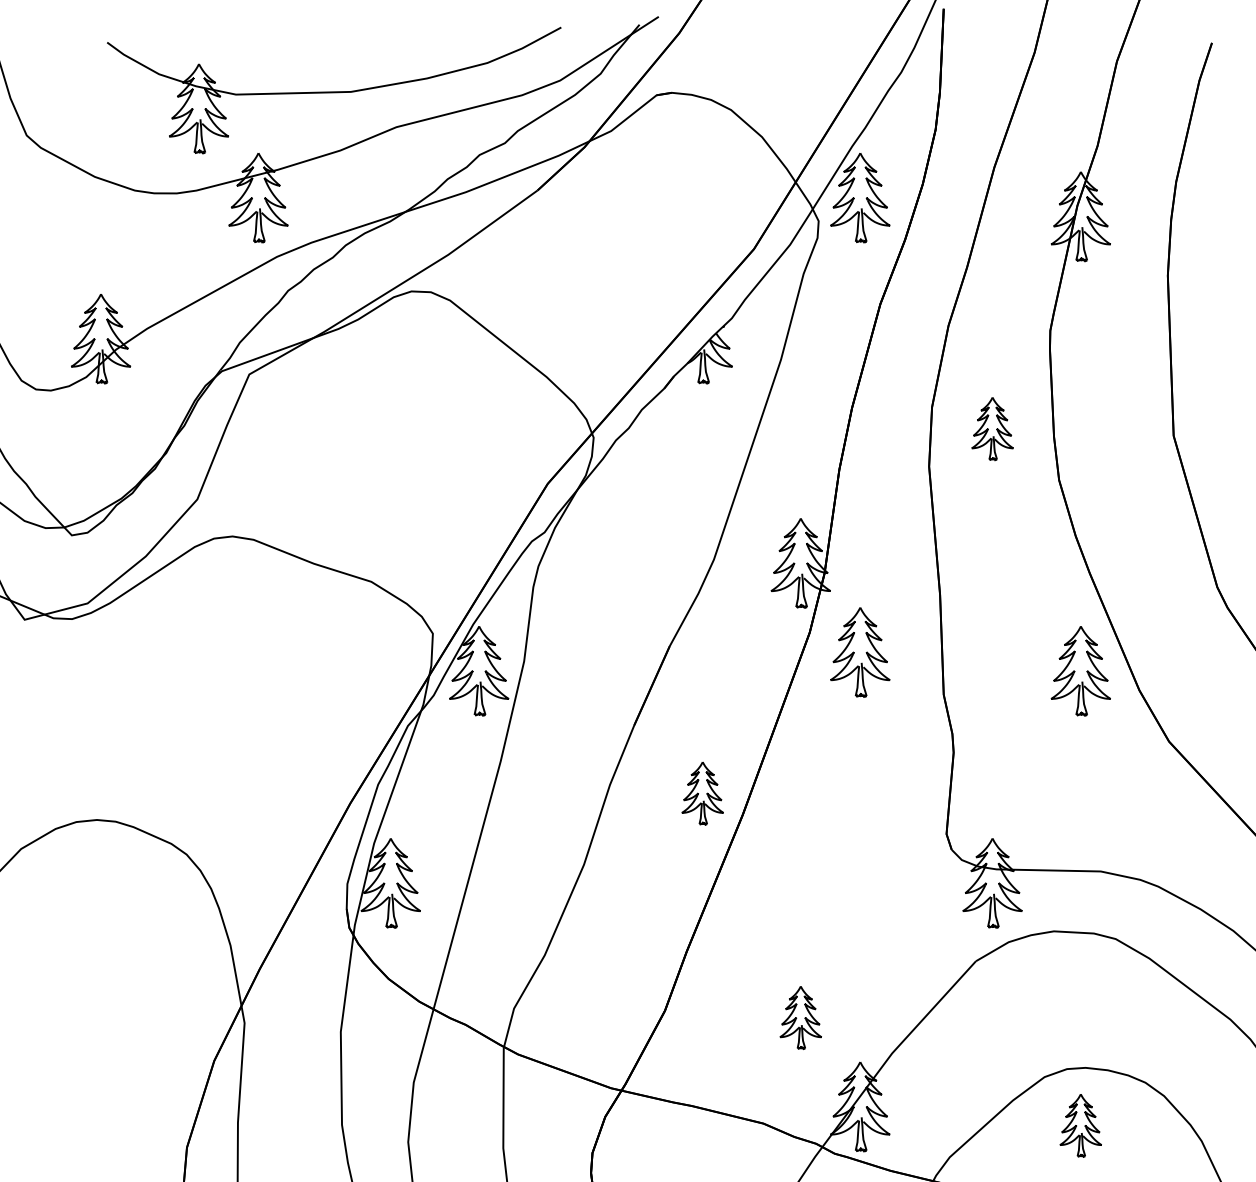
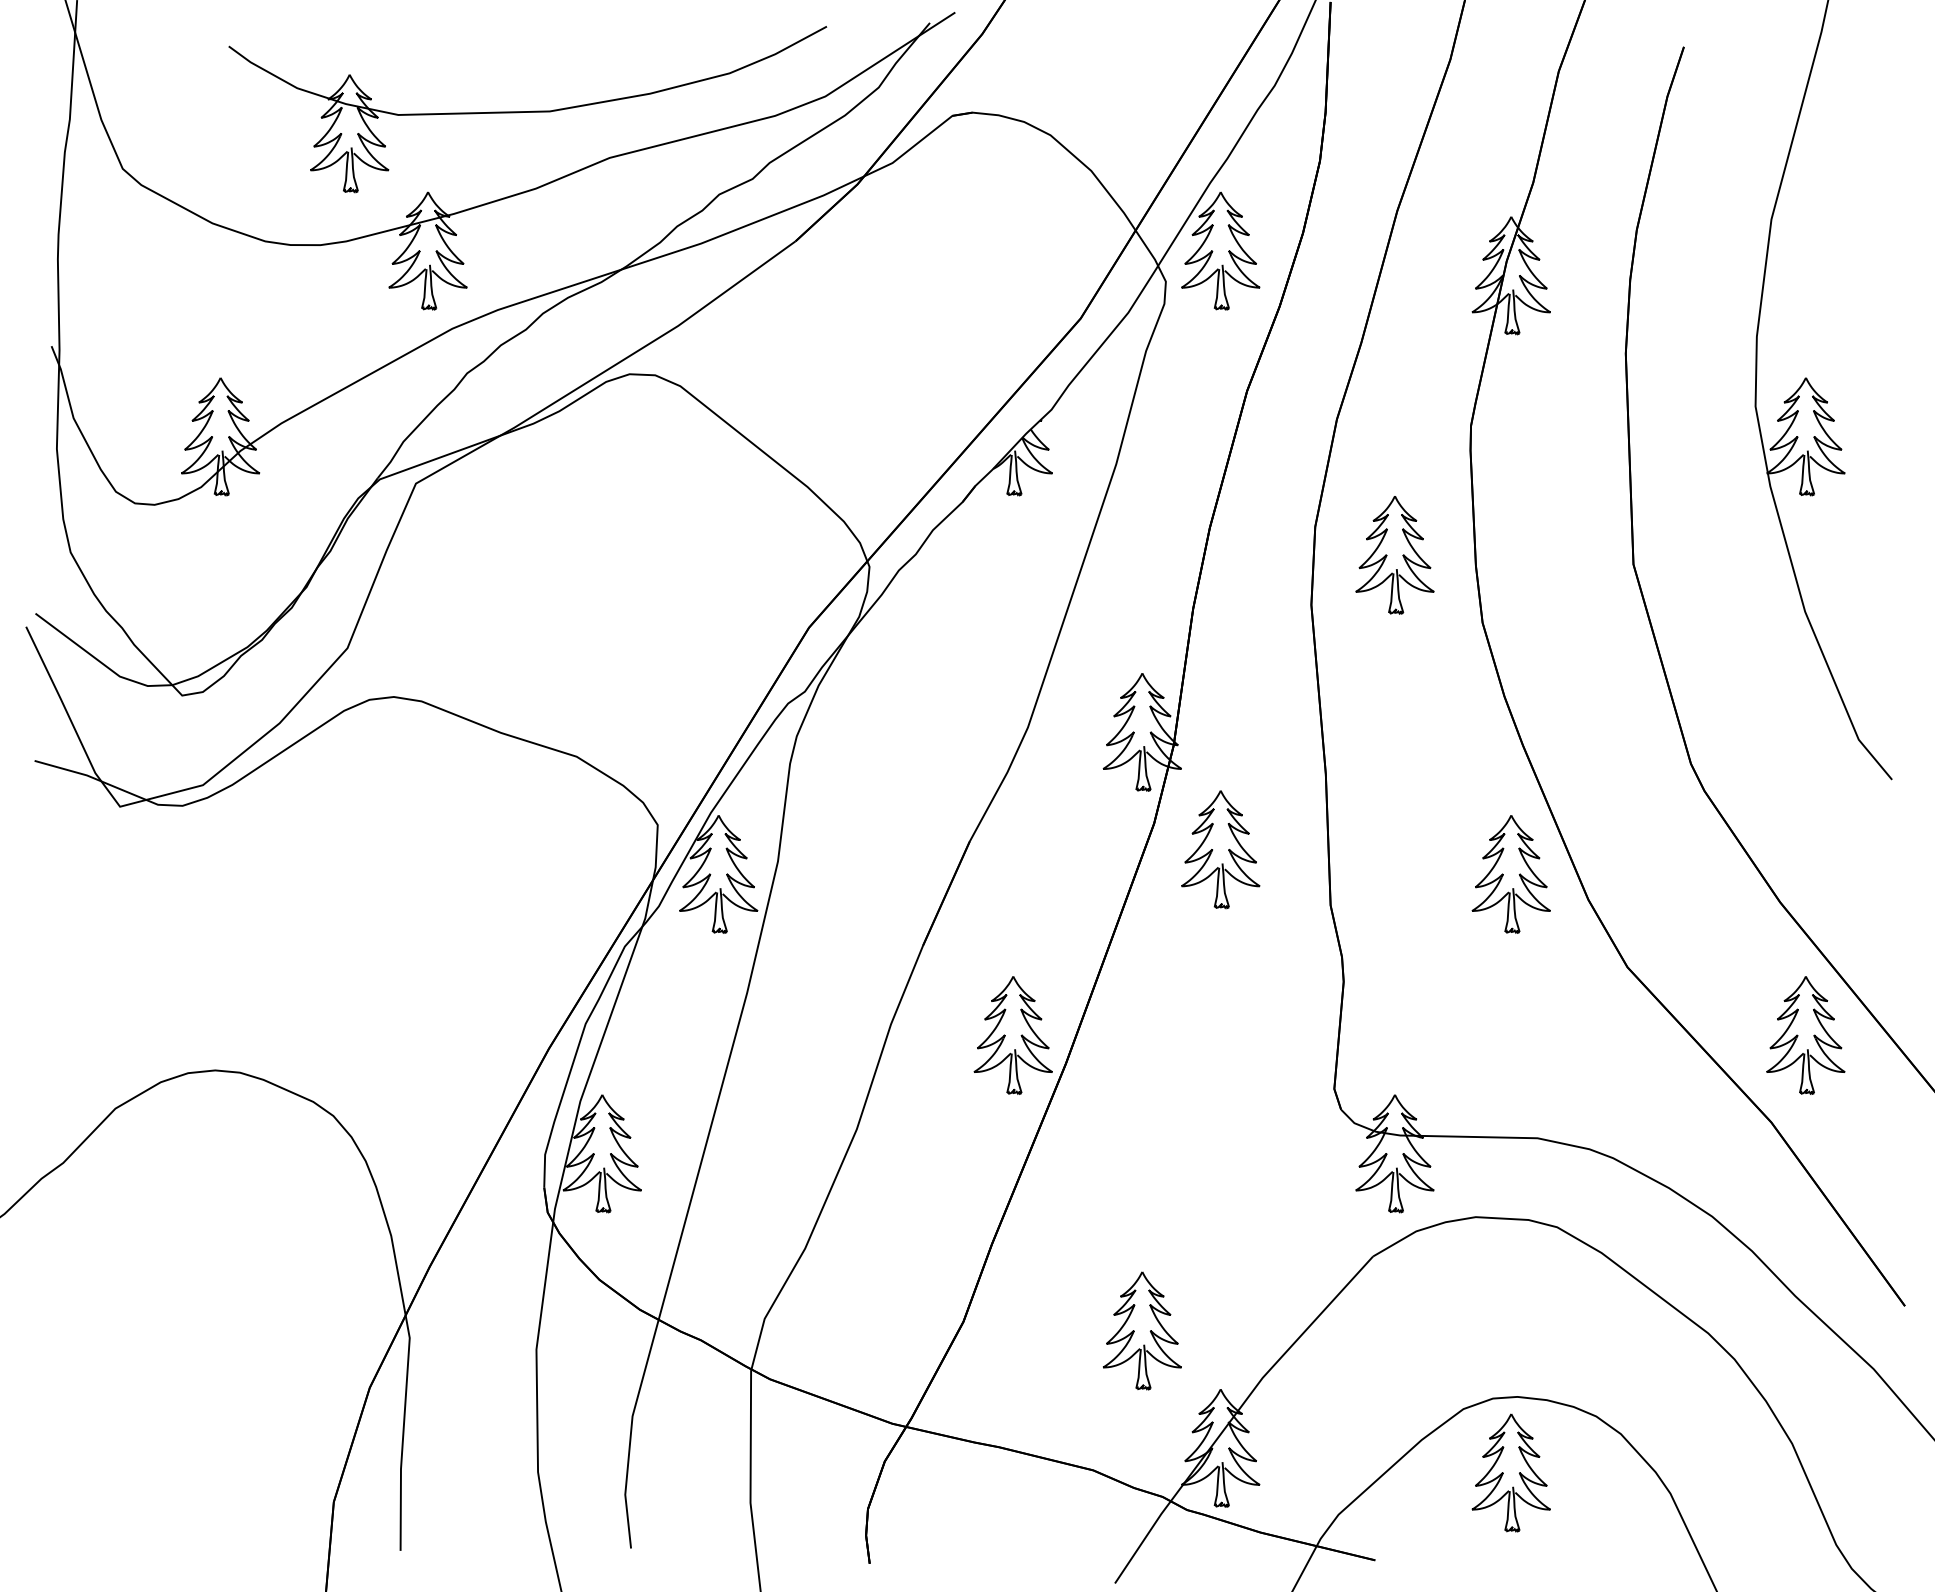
part: (992, 429) -> (1394, 555), size x1.43
part: (702, 793) -> (1012, 1035), size x1.43
part: (800, 1017) -> (1142, 1330), size x1.43
part: (1080, 1125) -> (1510, 1472), size x1.43

